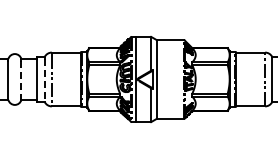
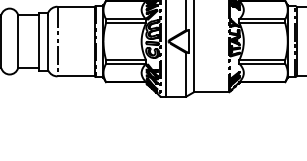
line: (21, 80) -> (18, 42), dashed -> solid
line: (44, 80) -> (48, 42), dashed -> solid

